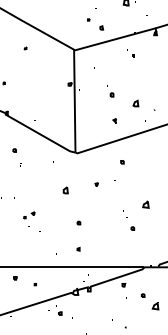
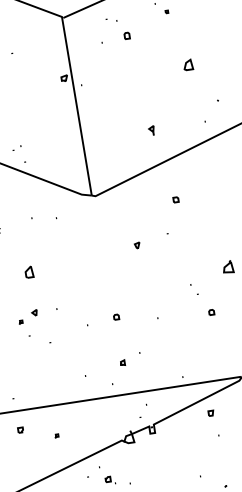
part: (110, 91) -> (123, 30), moved
part: (135, 103) -> (187, 64), moved
part: (65, 190) -> (28, 272), moved

